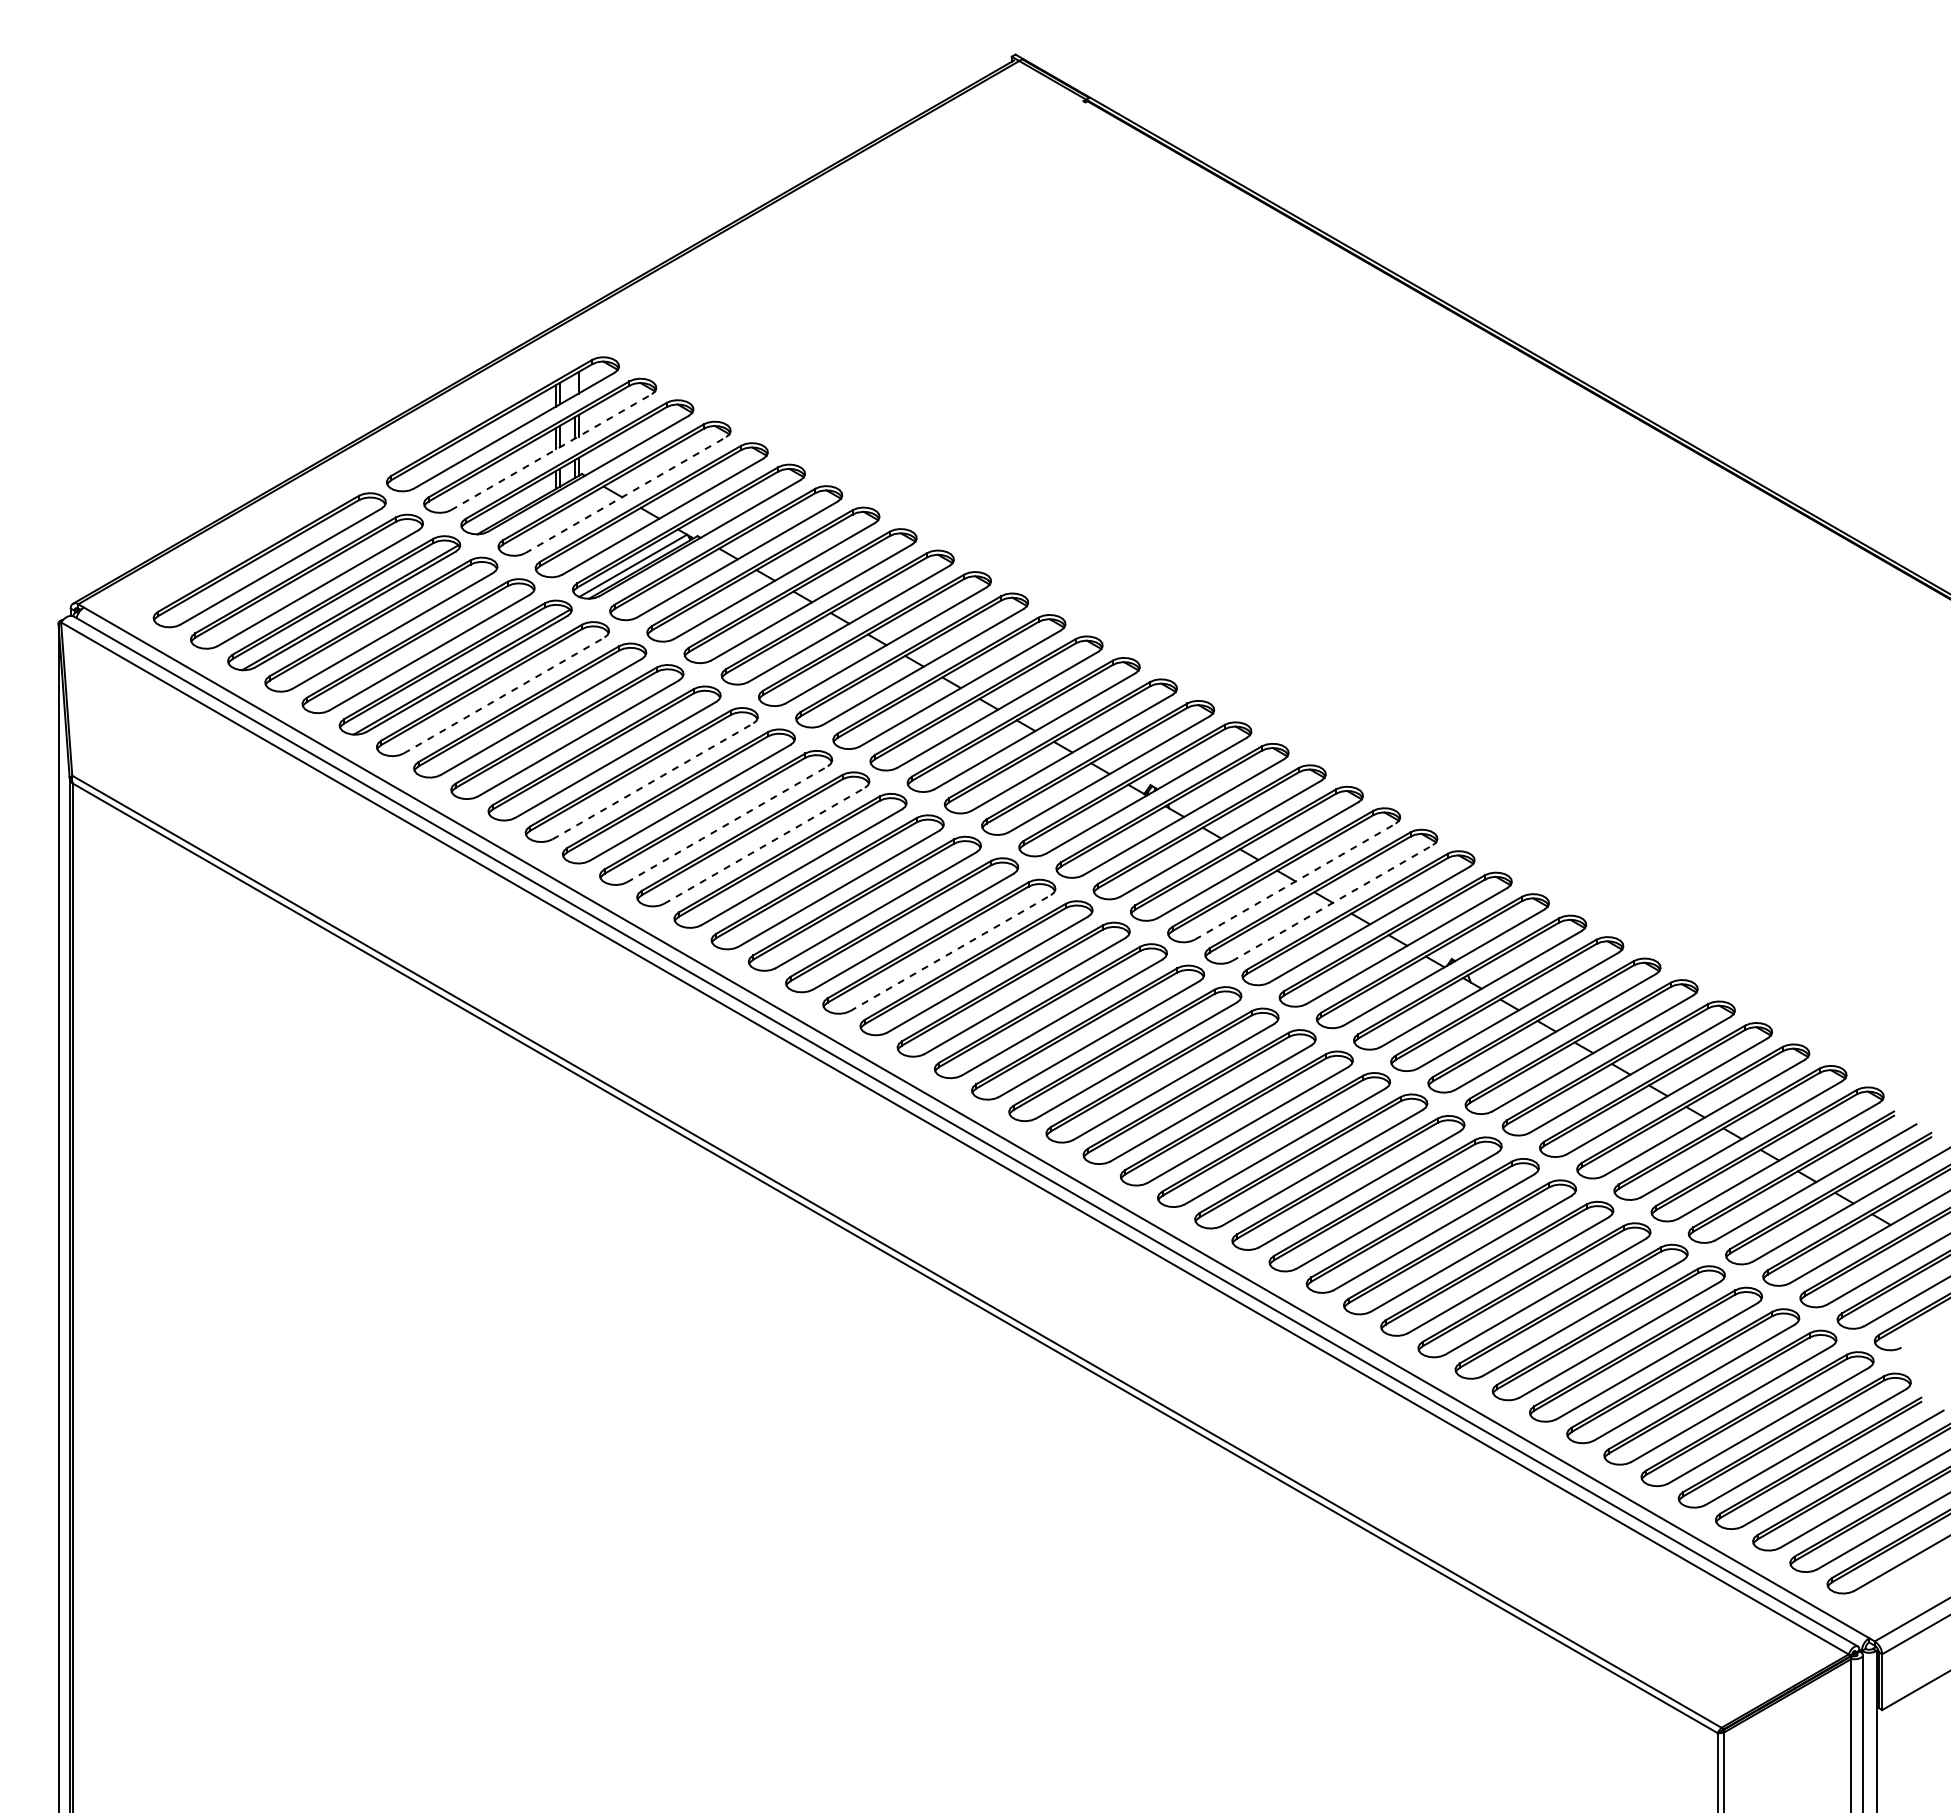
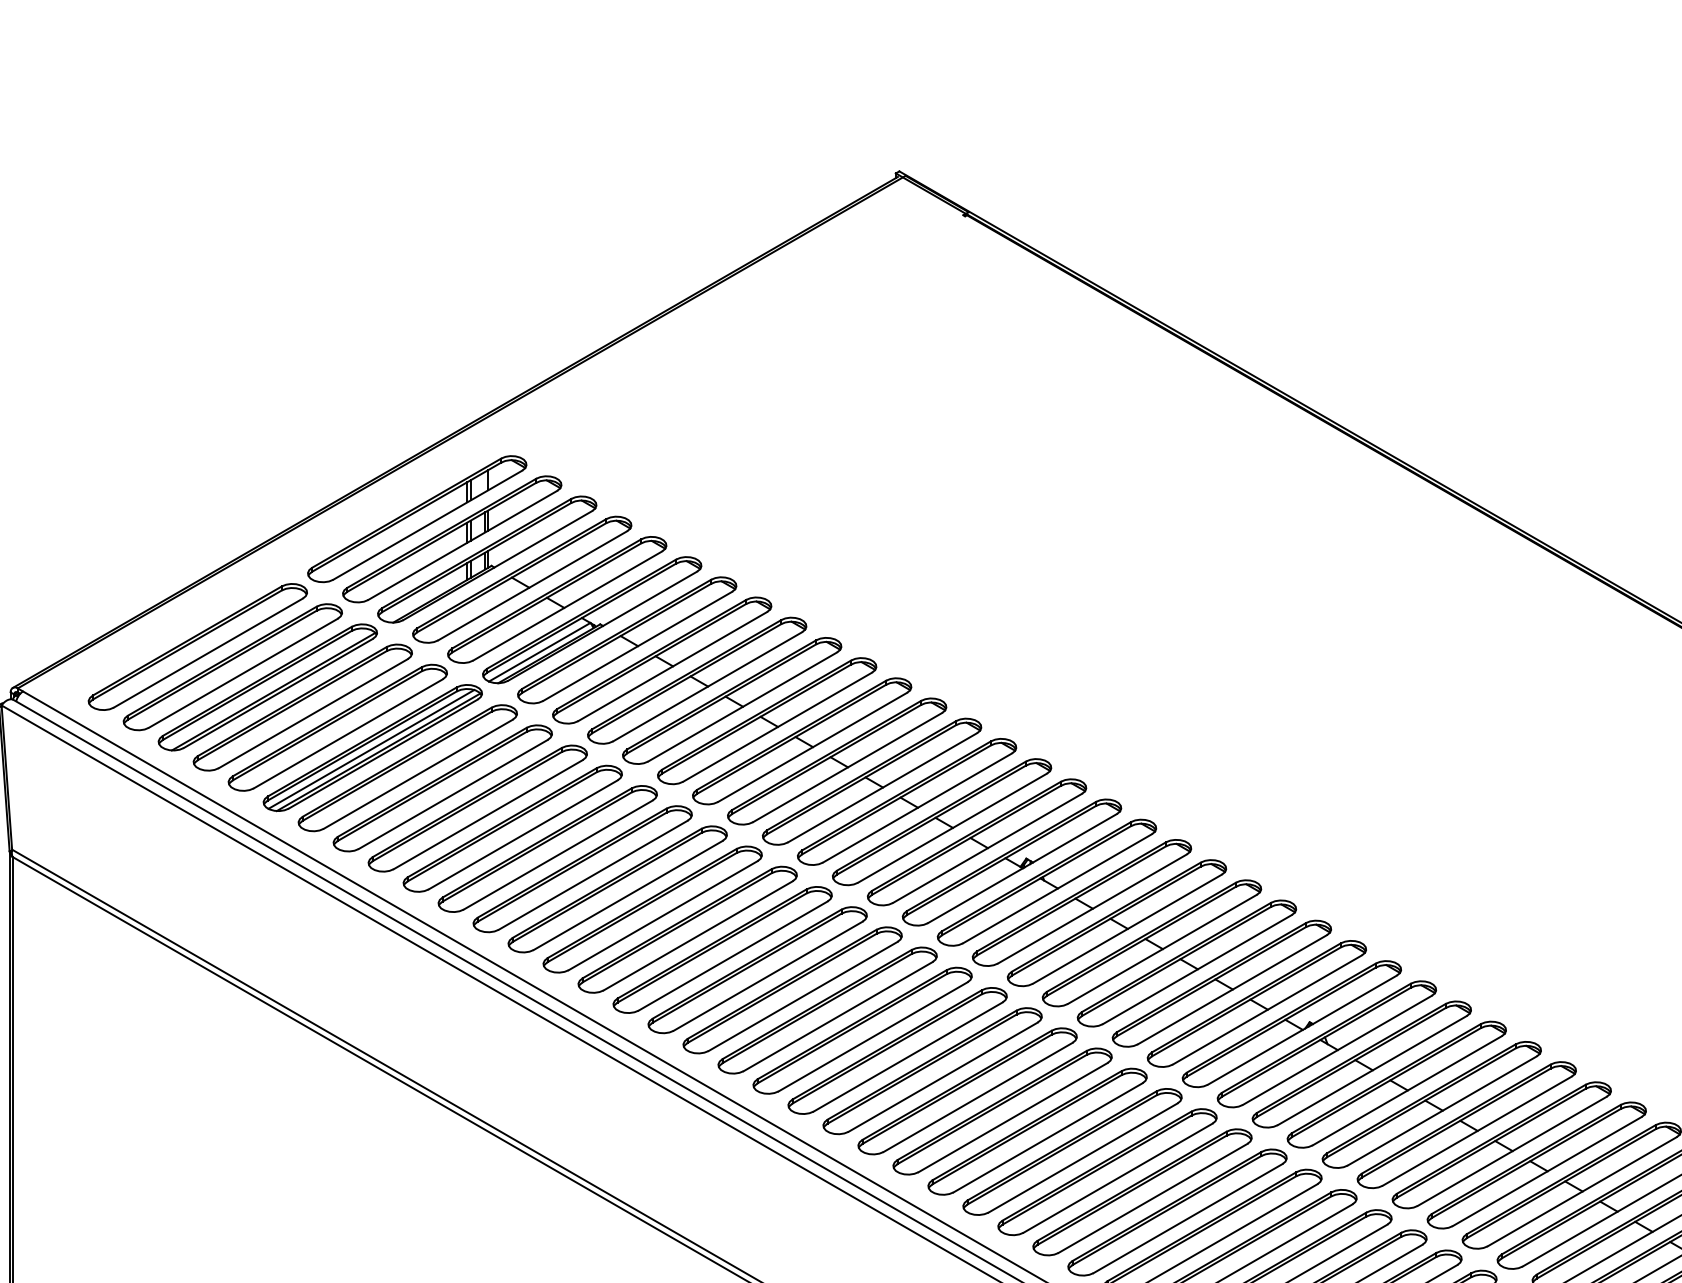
line: (551, 452) -> (462, 545), dashed -> solid
line: (625, 495) -> (532, 586), dashed -> solid
line: (453, 668) -> (370, 748), added
line: (504, 695) -> (418, 774), dashed -> solid
line: (652, 781) -> (557, 855), dashed -> solid
line: (727, 824) -> (628, 895), dashed -> solid
line: (764, 845) -> (663, 915), dashed -> solid
line: (1295, 881) -> (1162, 949), dashed -> solid
line: (1332, 903) -> (1197, 969), dashed -> solid
line: (950, 953) -> (838, 1016), dashed -> solid

